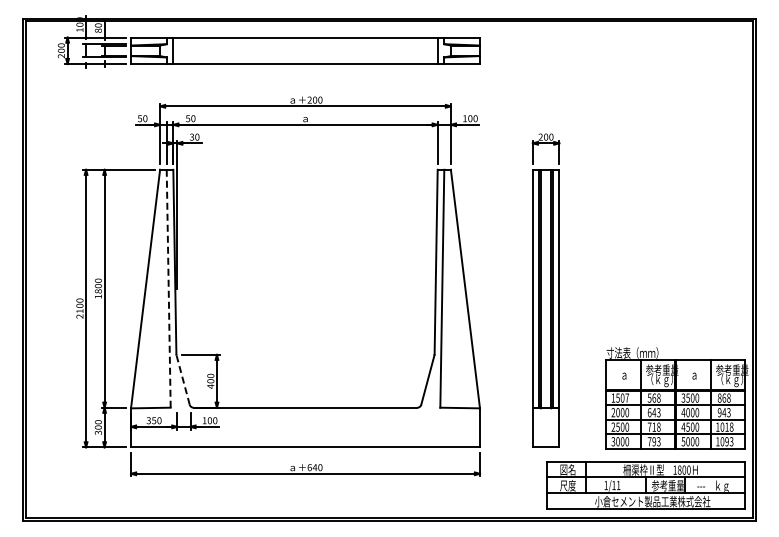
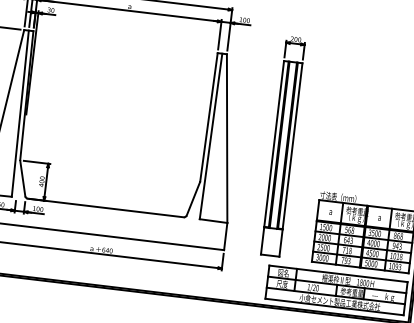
line: (168, 288) -> (20, 113), dashed -> solid
line: (183, 380) -> (23, 178), dashed -> solid
text: (627, 397) -> (331, 227), 1507 -> 1500
text: (616, 485) -> (316, 288), 1/11 -> 1/20

